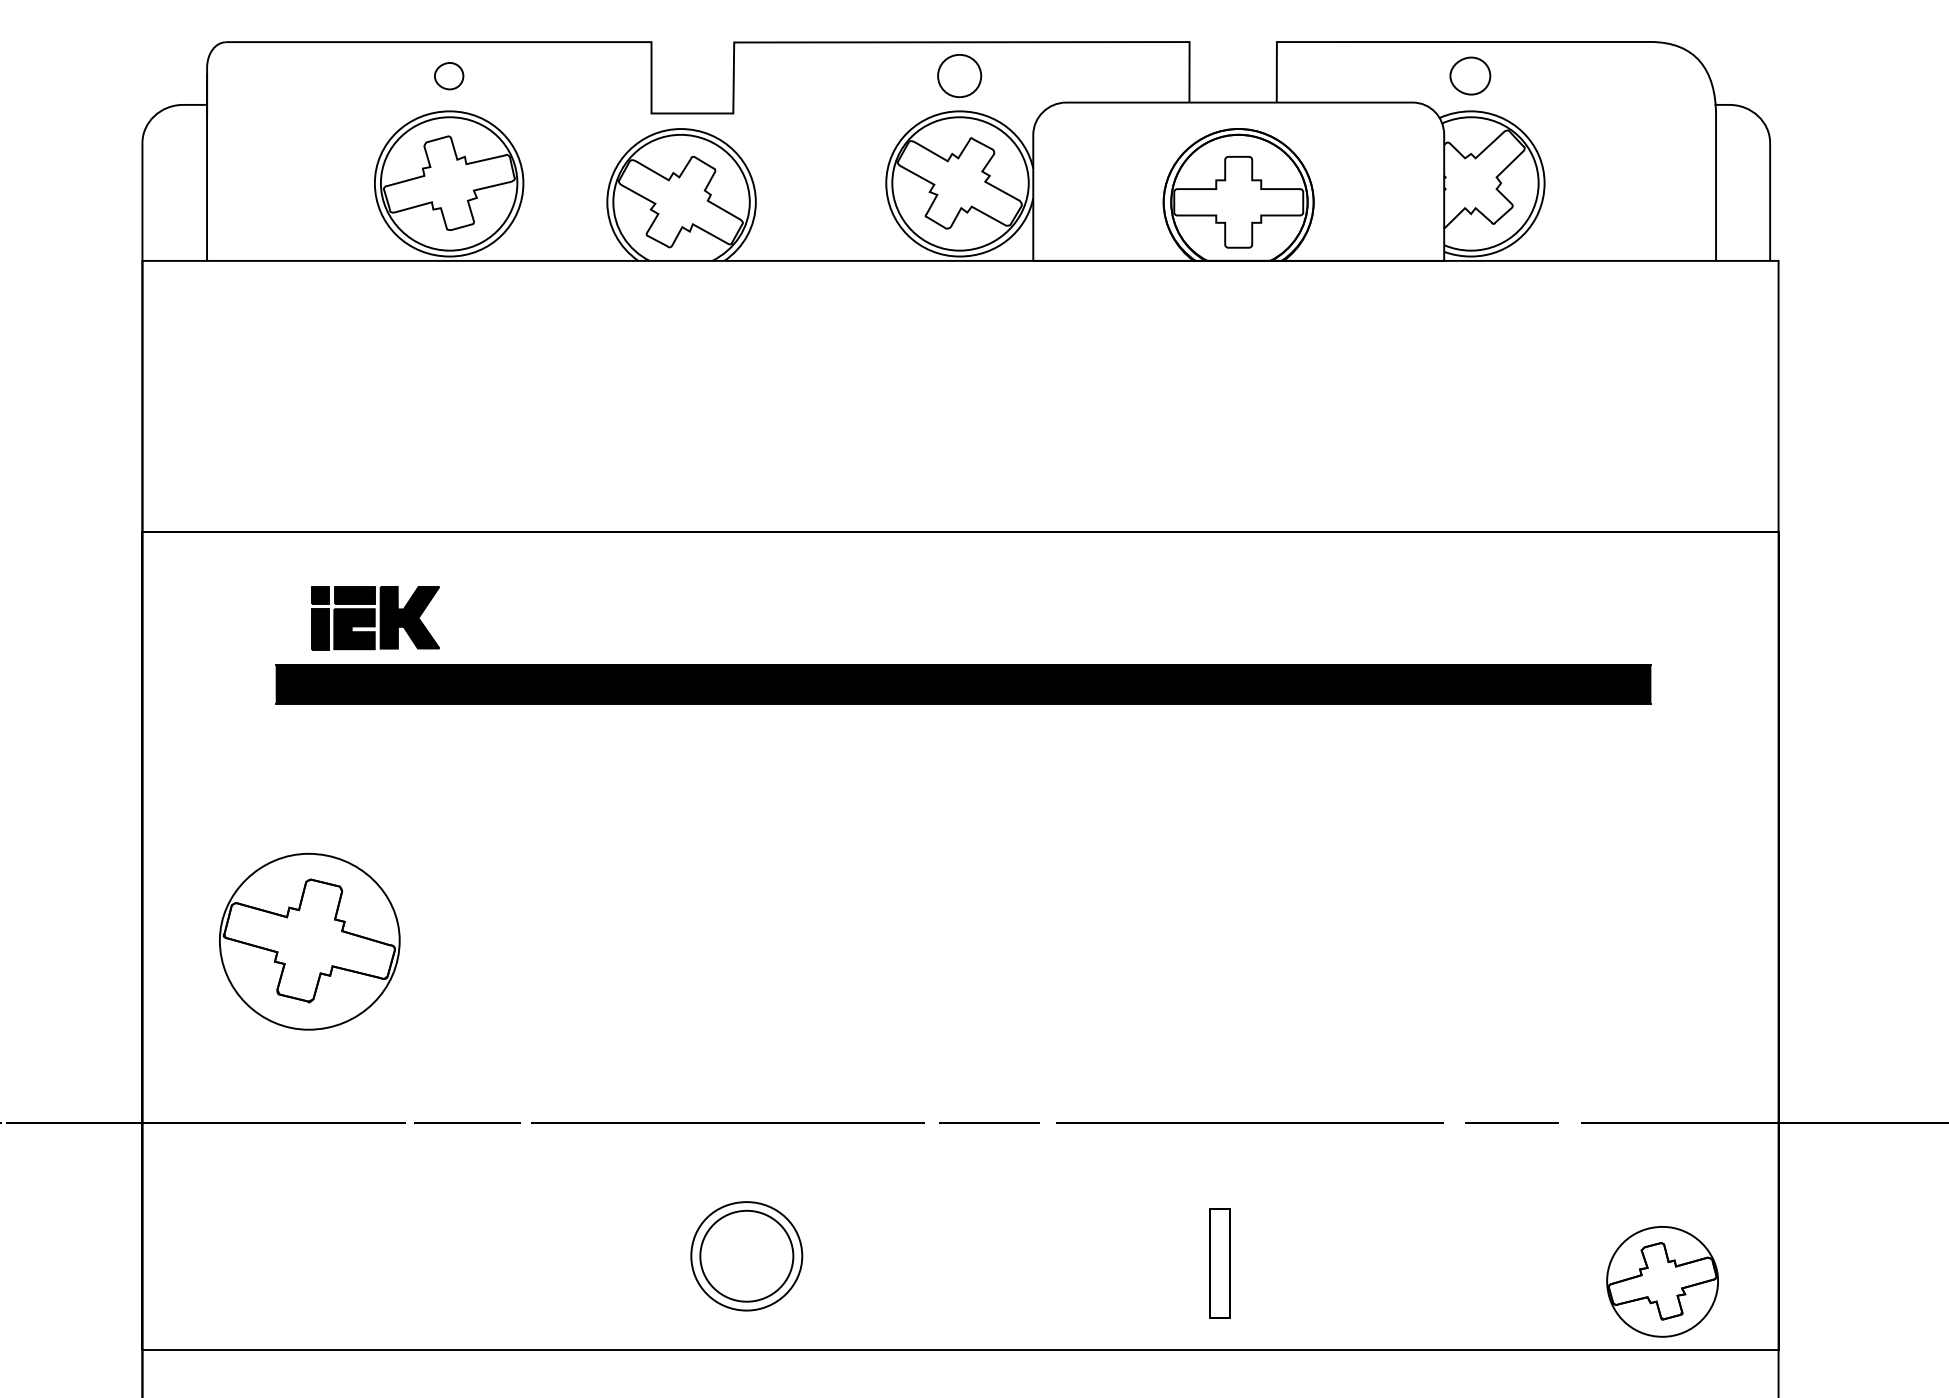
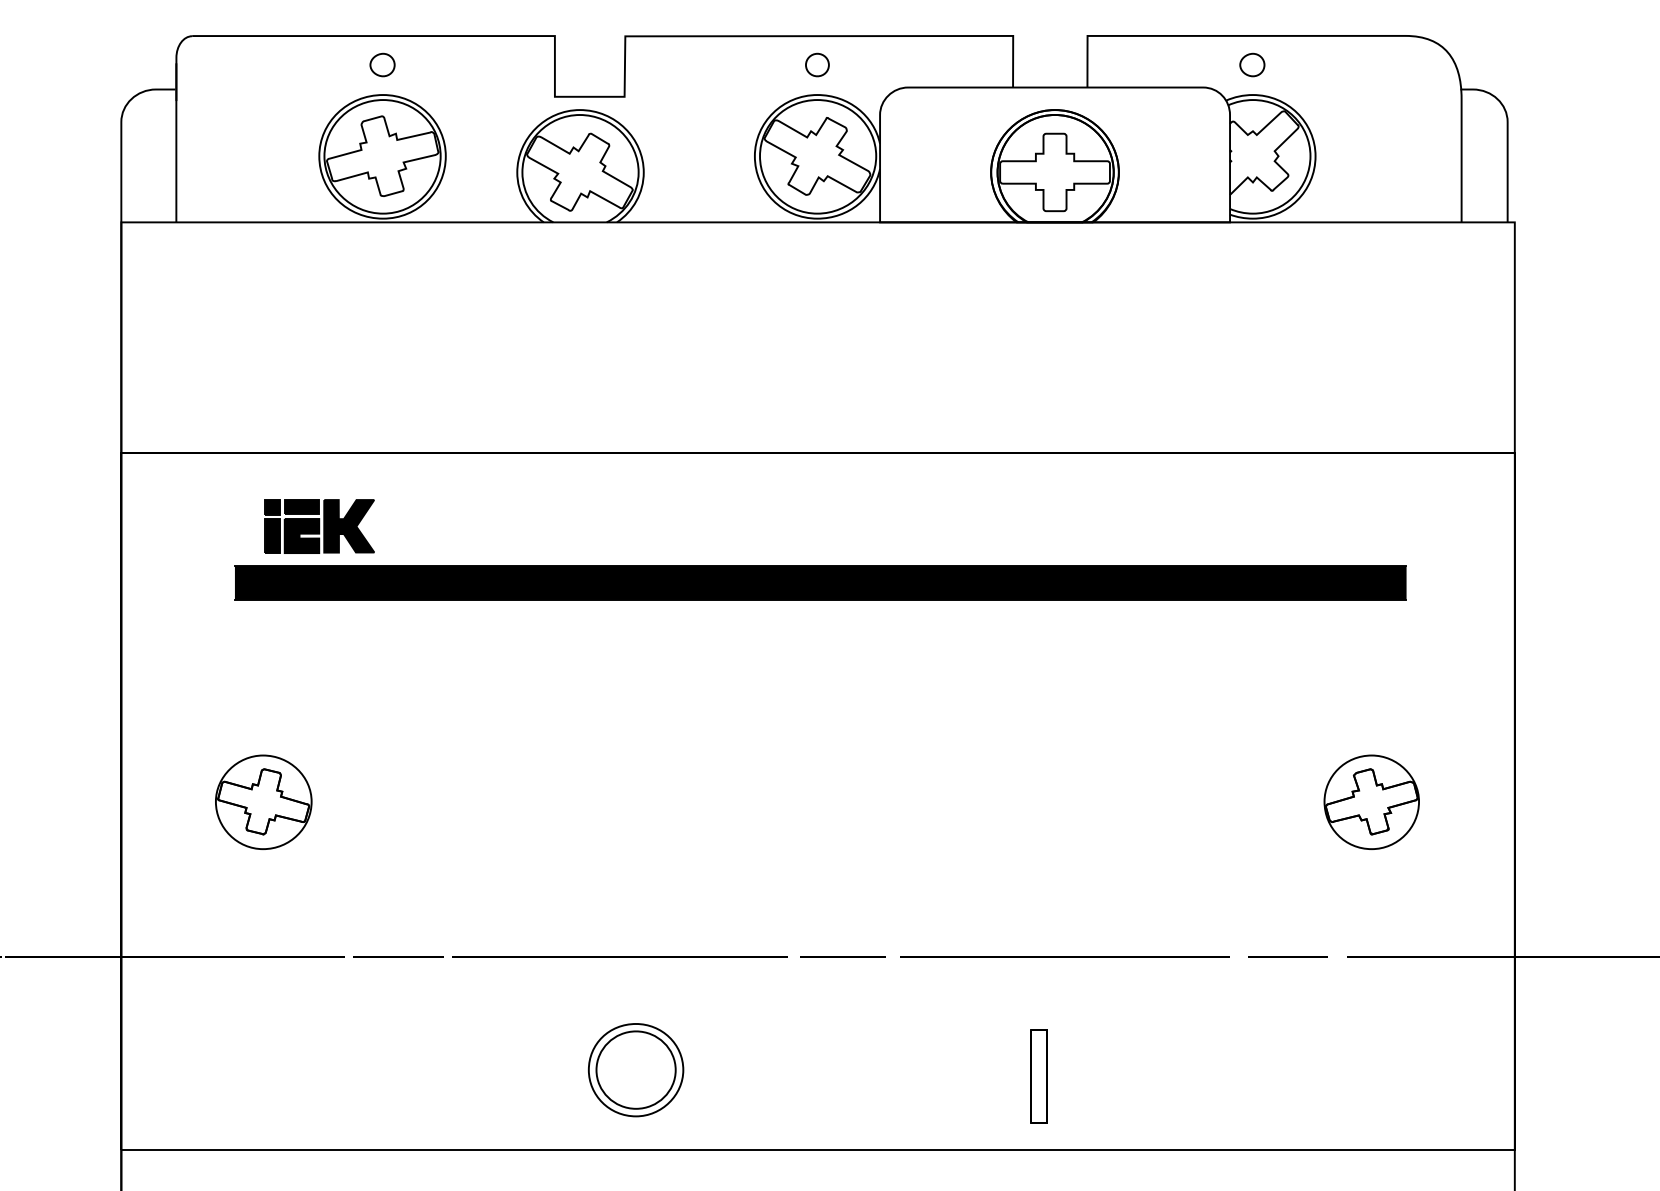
part: (959, 76) -> (817, 65), size x0.62
part: (1470, 76) -> (1252, 65), size x0.71
part: (309, 941) -> (263, 802), size x0.62
part: (1662, 1281) -> (1371, 802), moved

